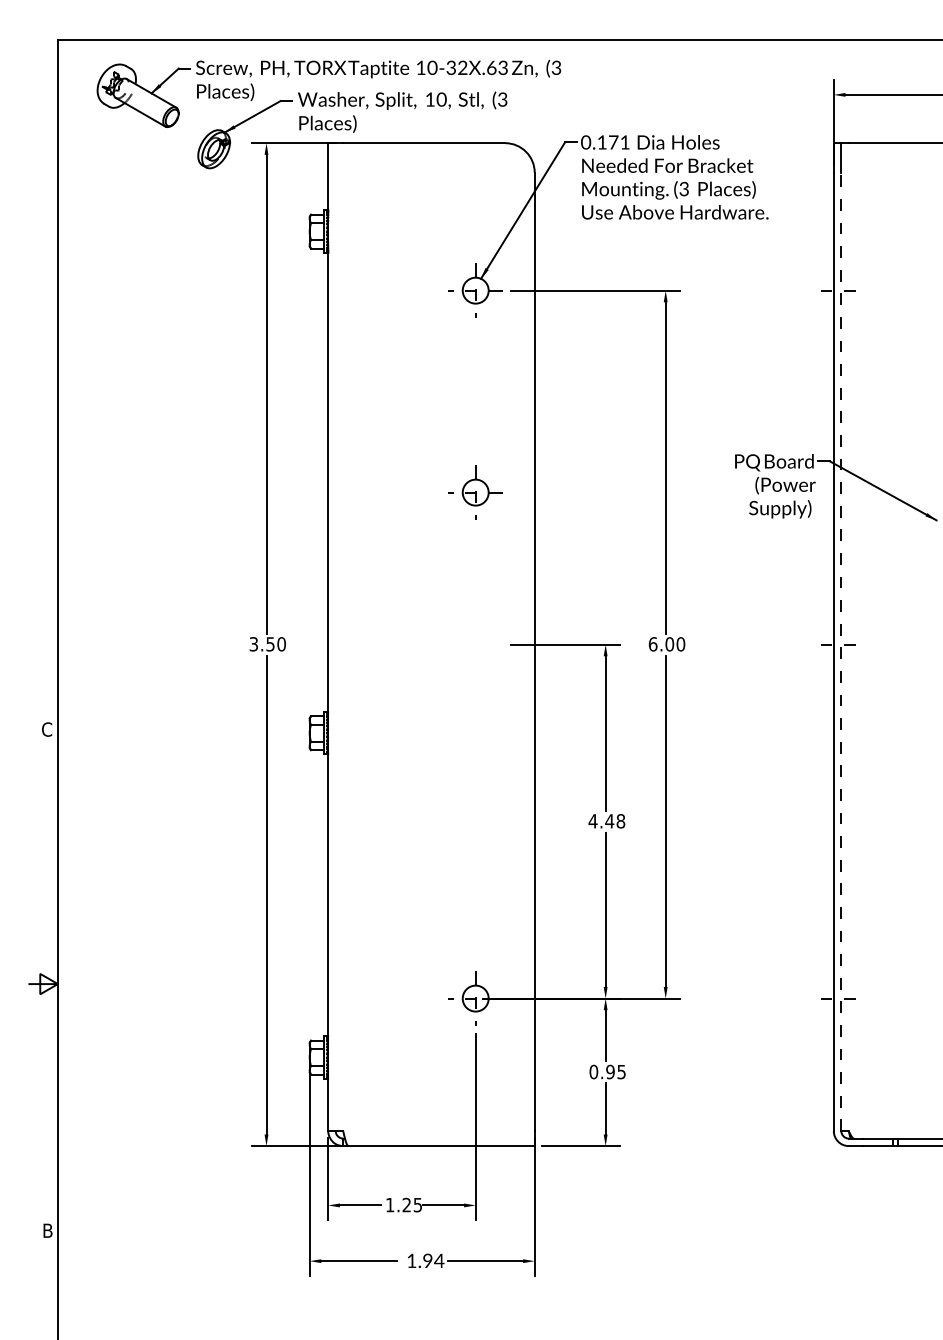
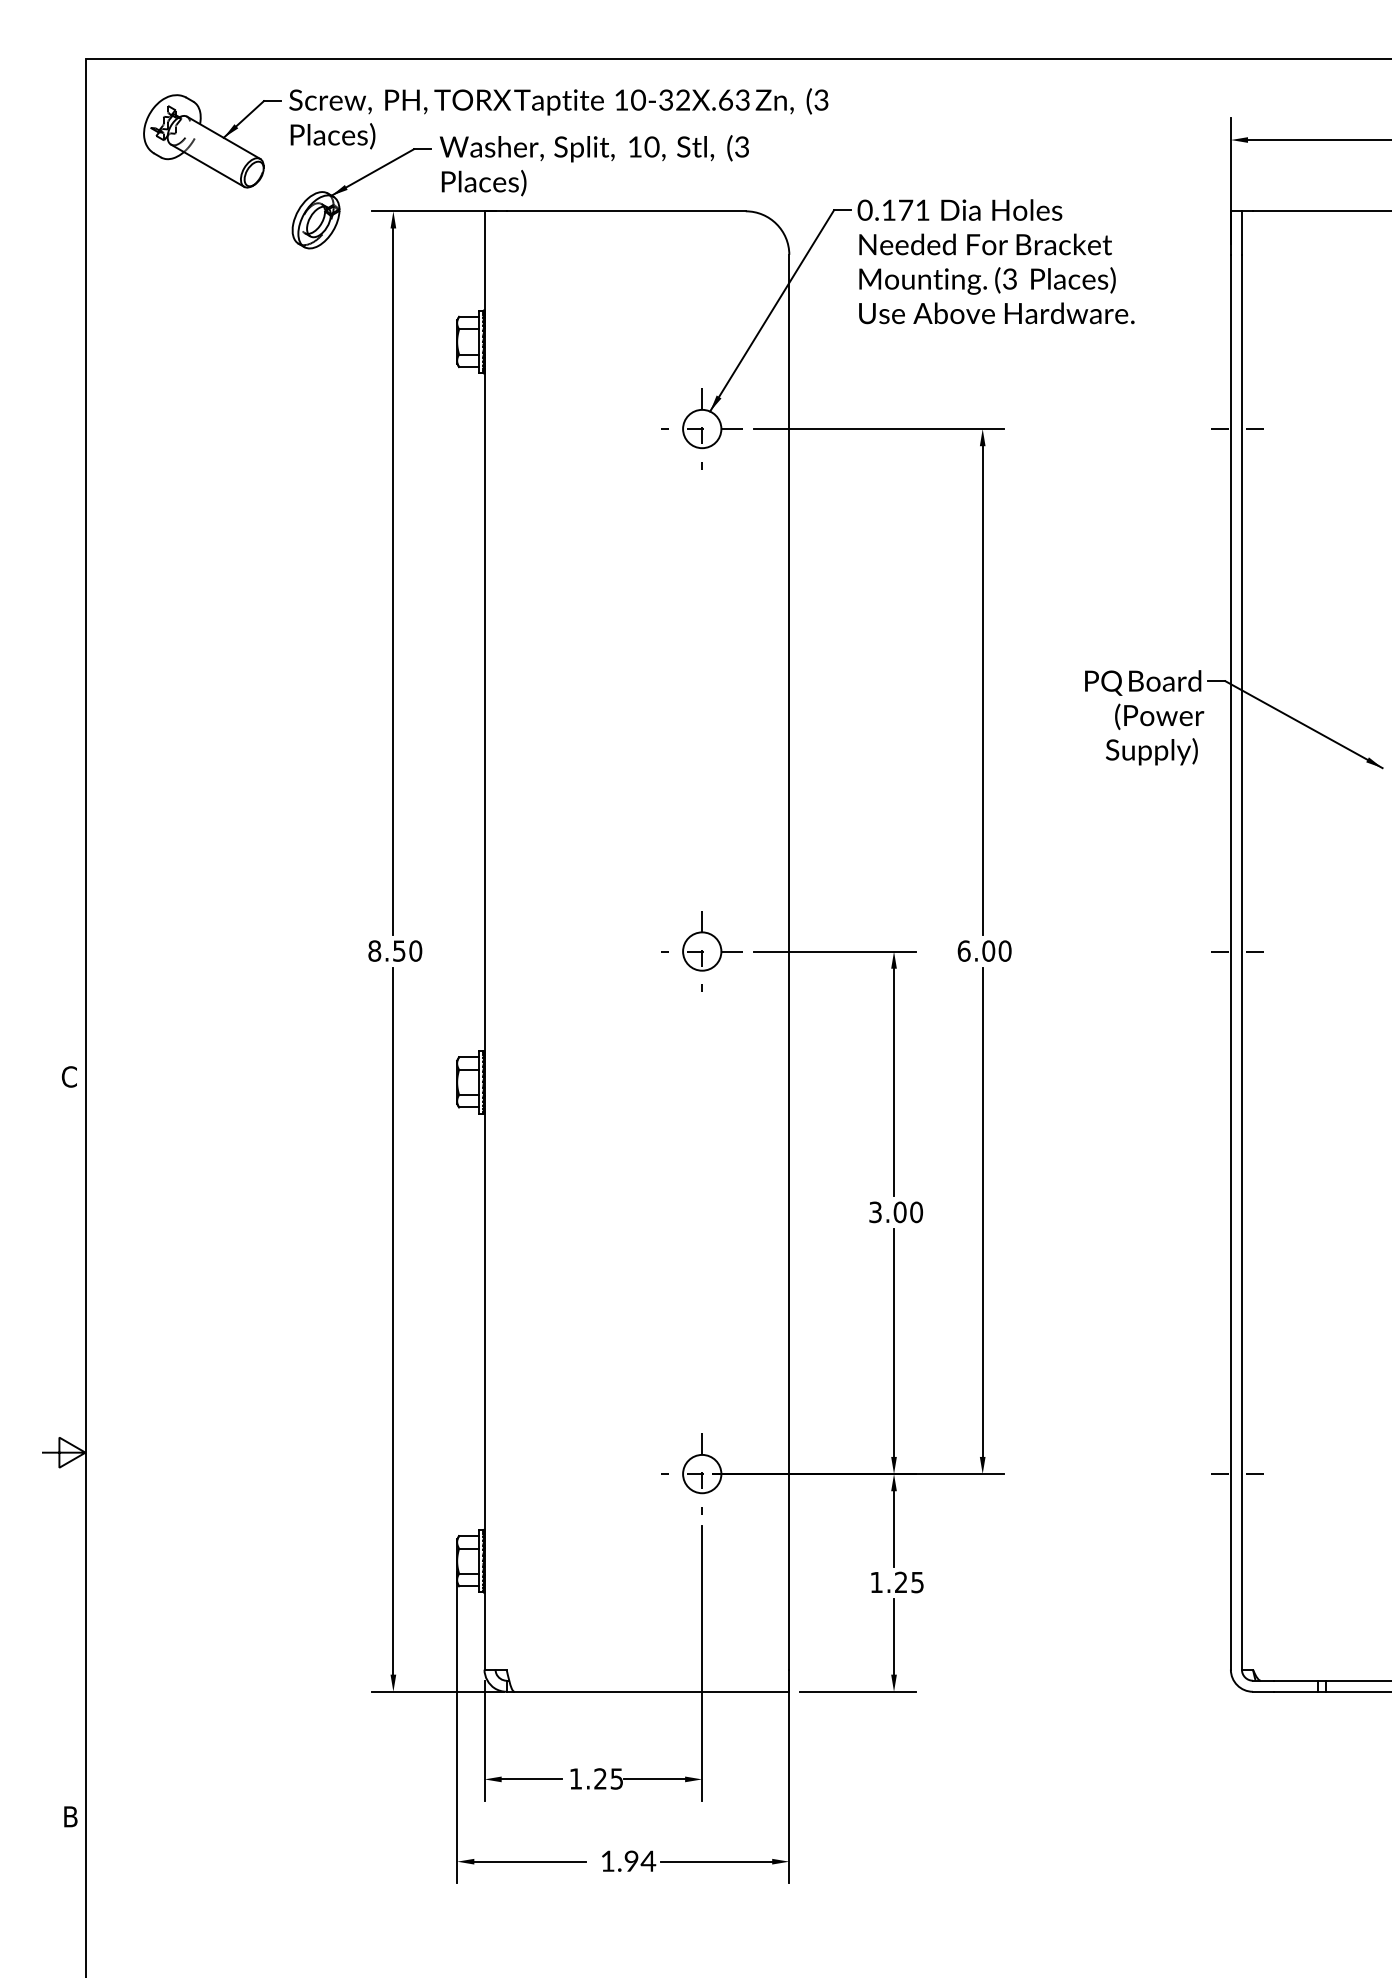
part: (475, 492) -> (701, 951), moved
text: (253, 644) -> (374, 951), 3.50 -> 8.50
line: (841, 651) -> (1242, 961), dashed -> solid
text: (606, 821) -> (895, 1212), 4.48 -> 3.00
text: (601, 1071) -> (887, 1581), 0.95 -> 1.25

